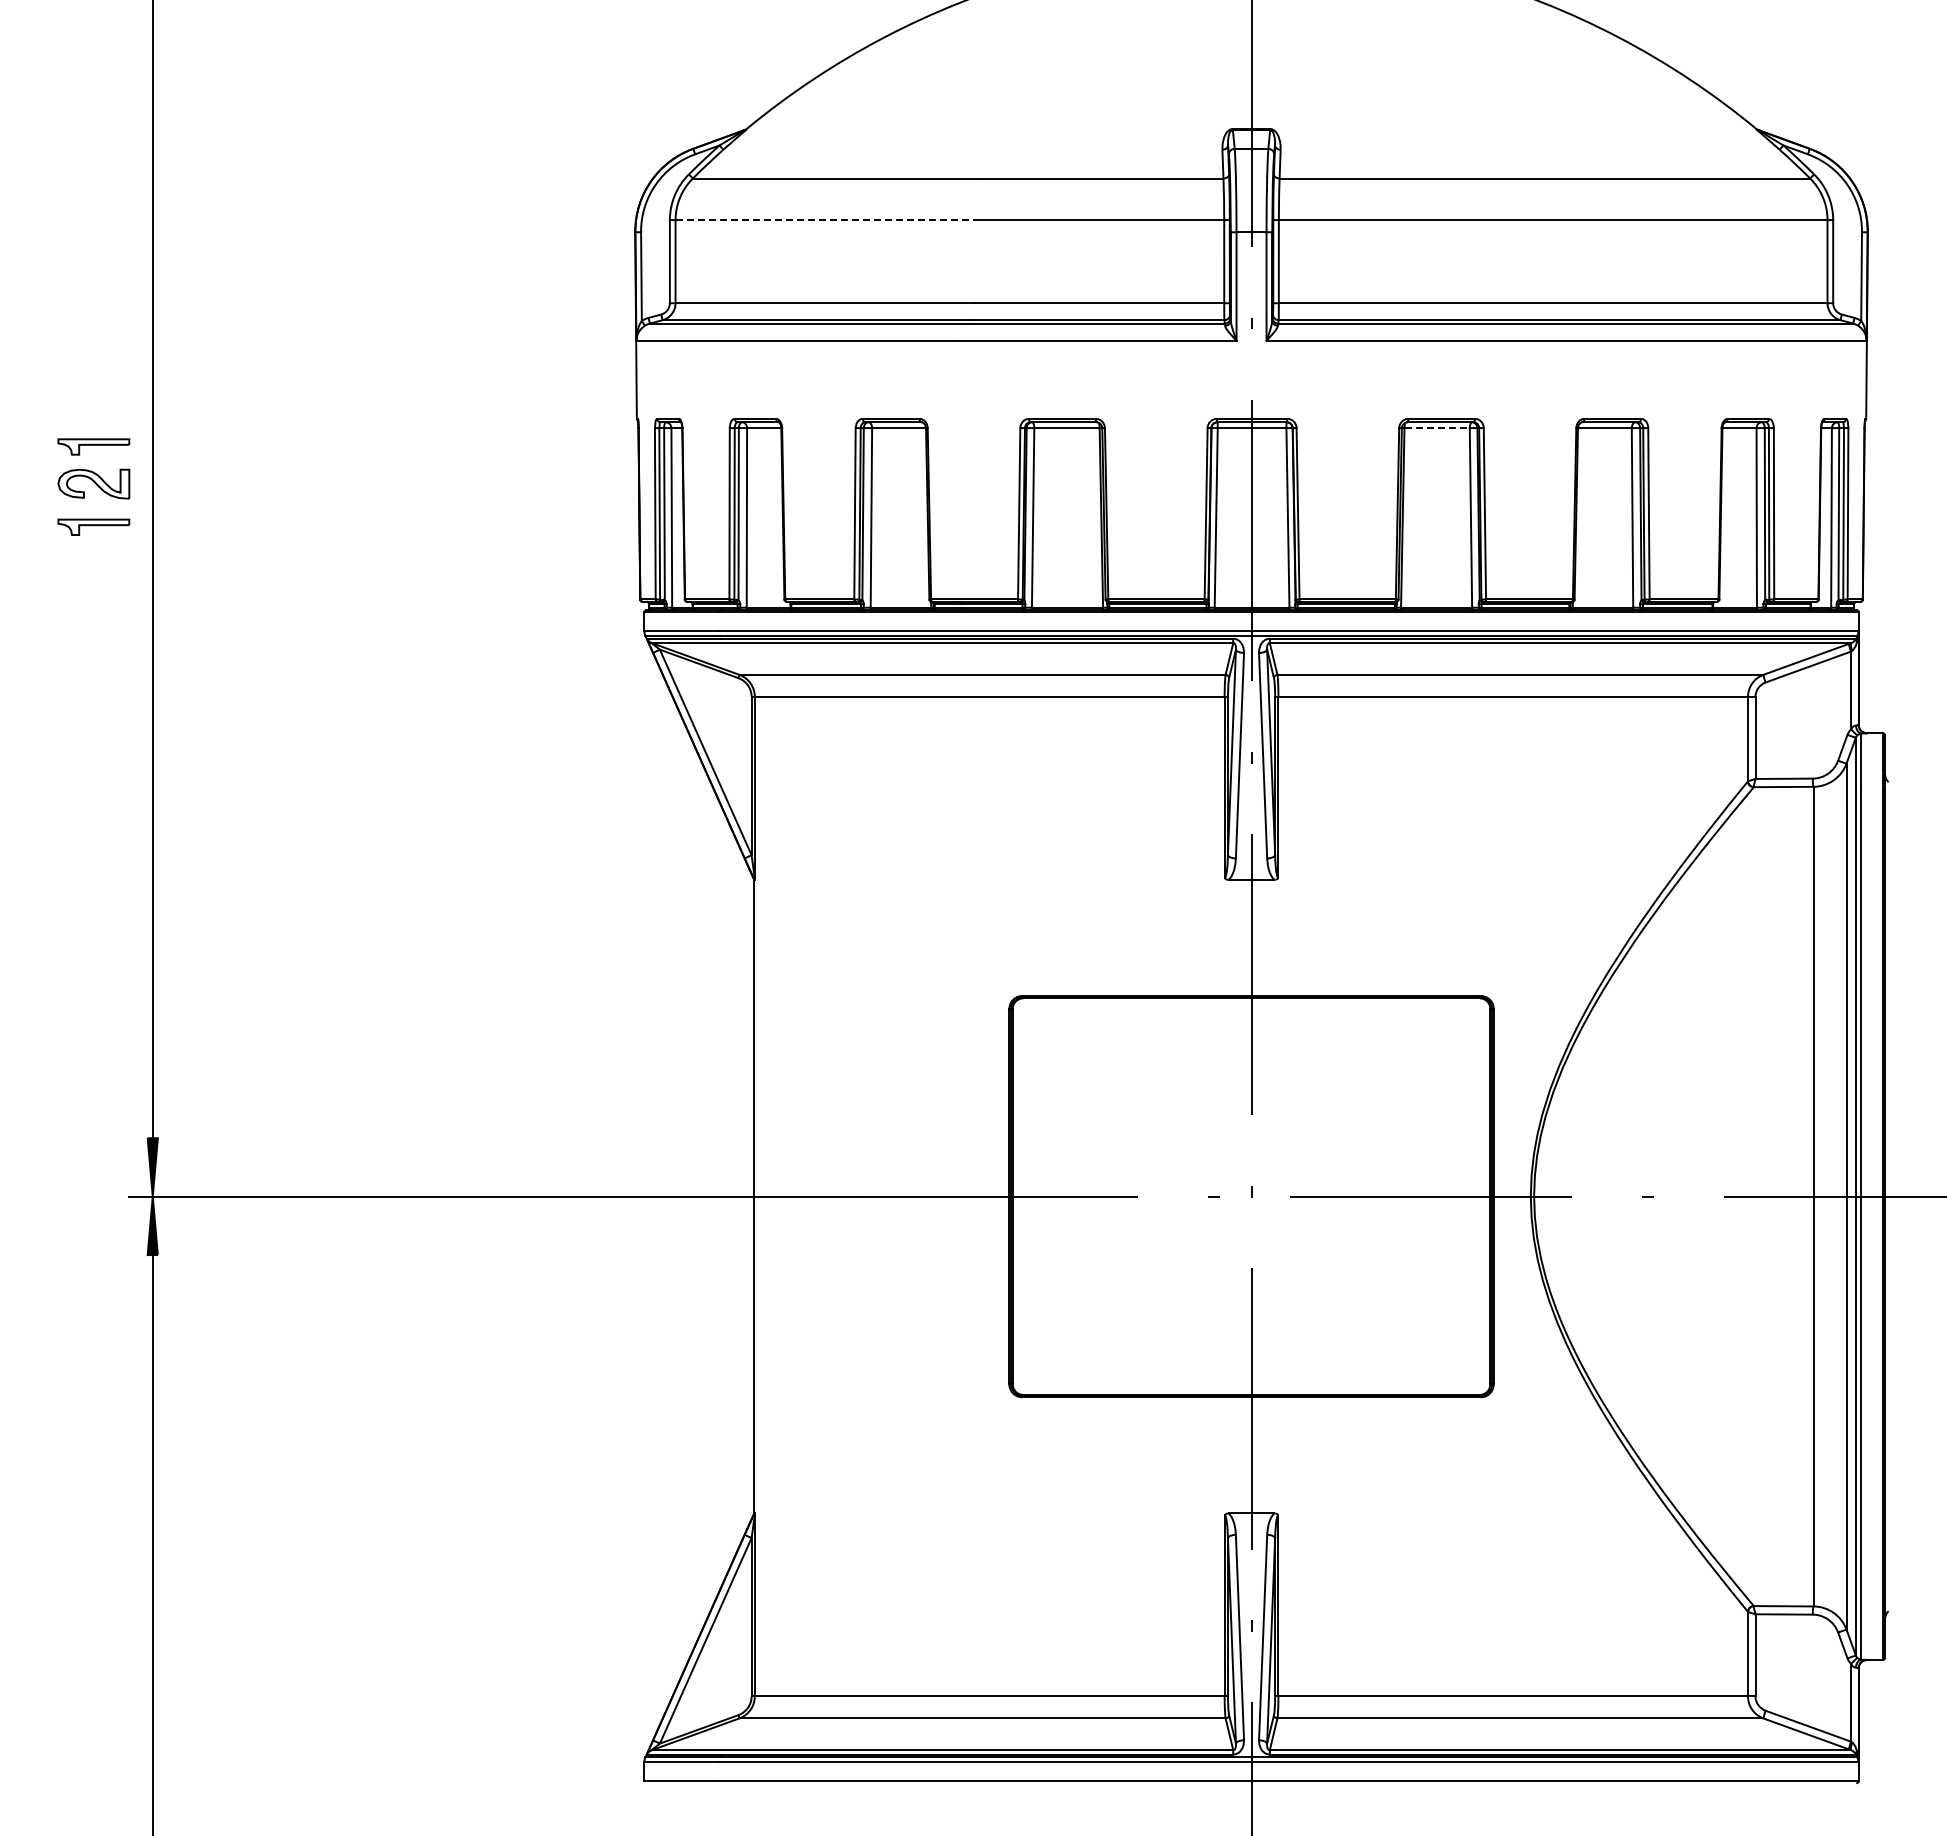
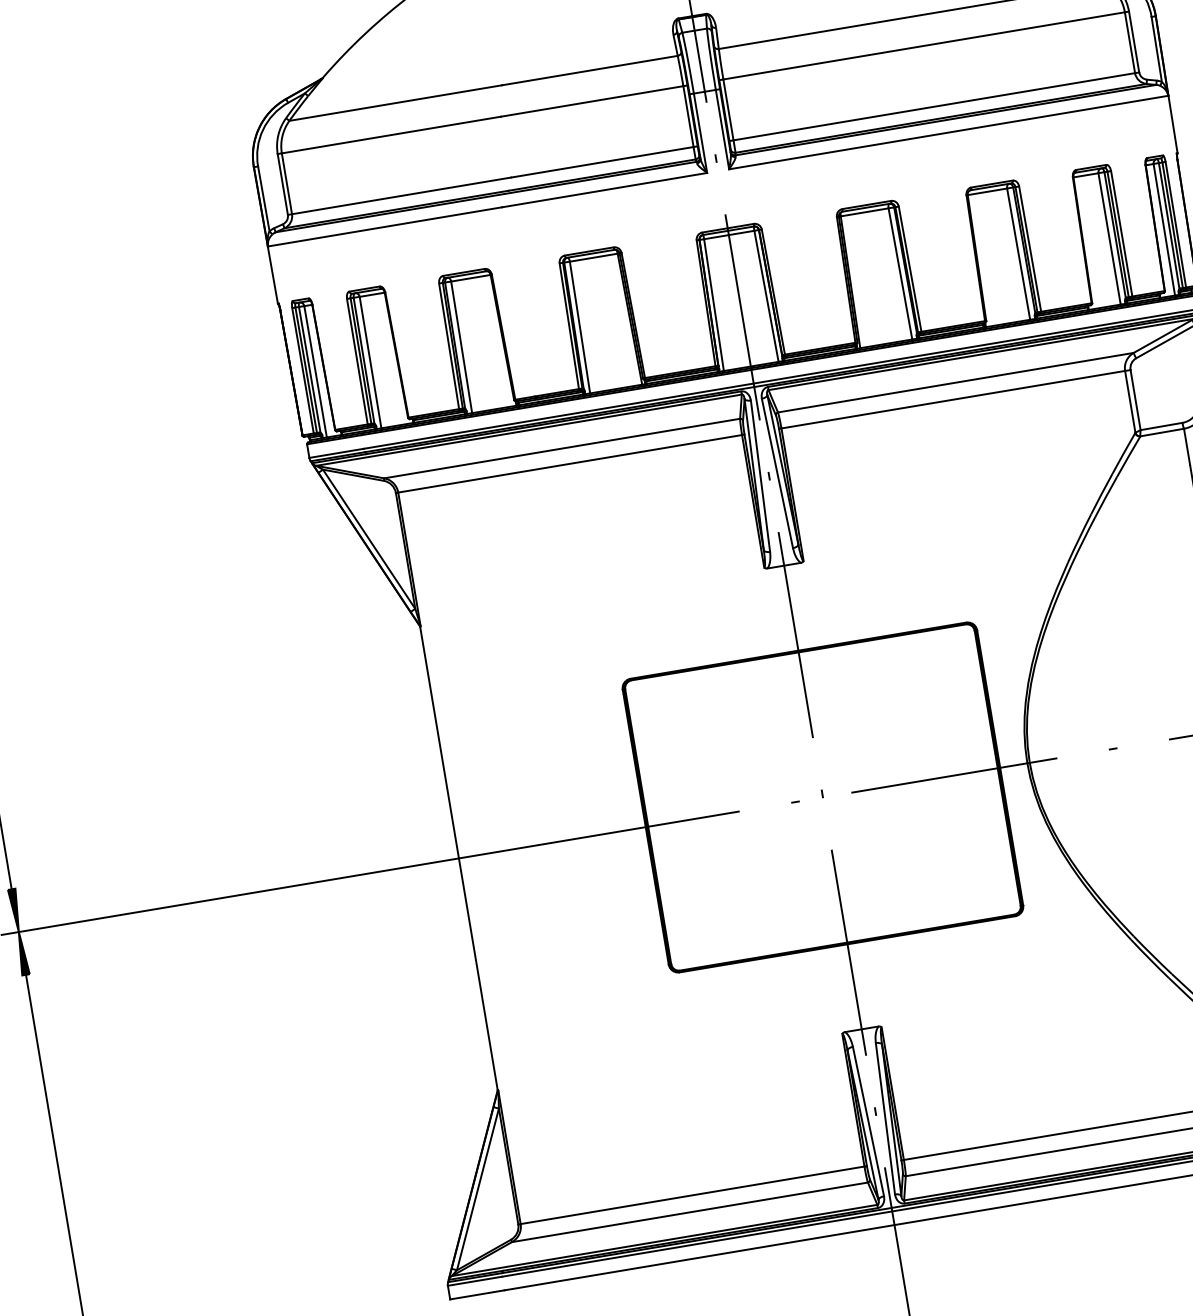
line: (825, 220) -> (391, 135), dashed -> solid
line: (1437, 428) -> (864, 212), dashed -> solid

